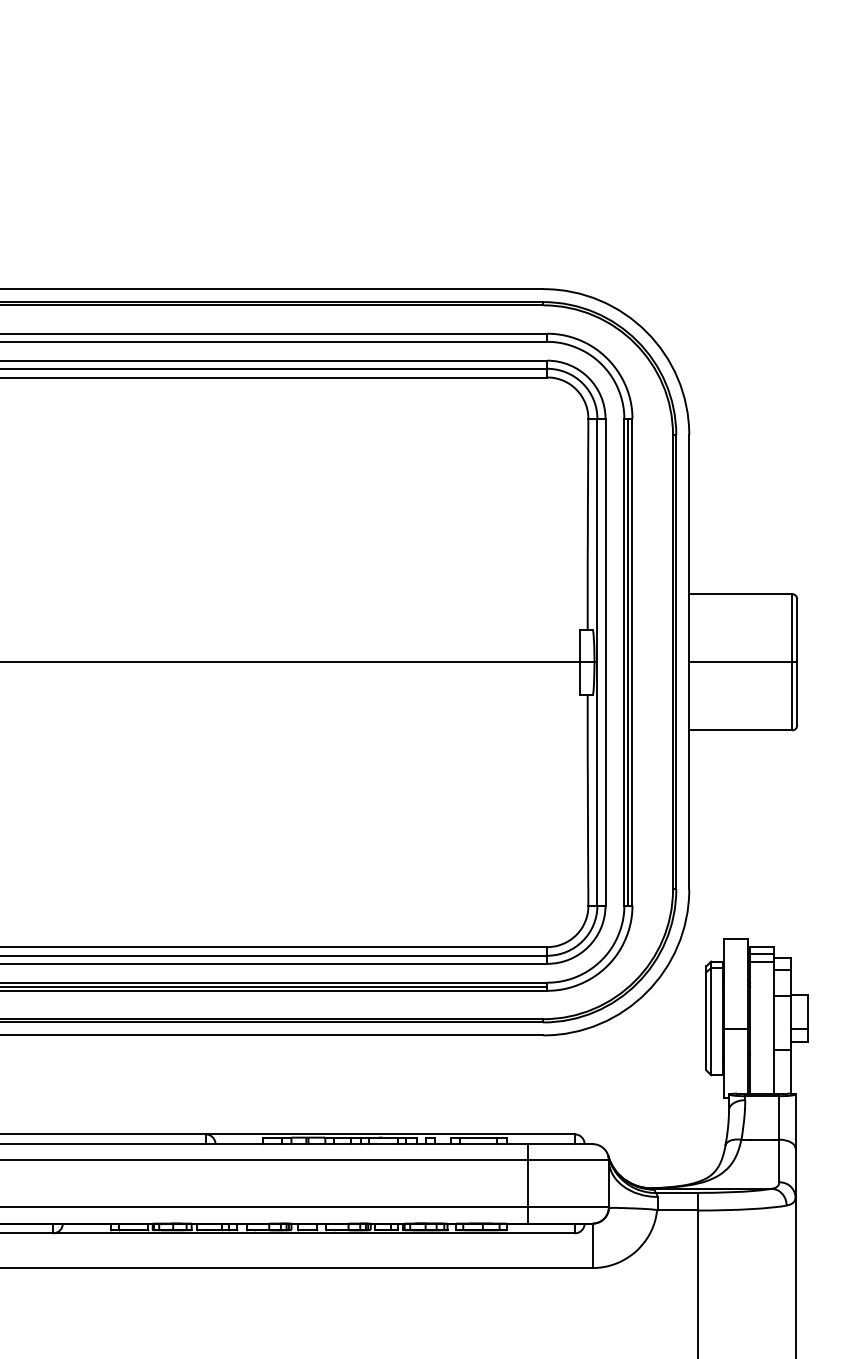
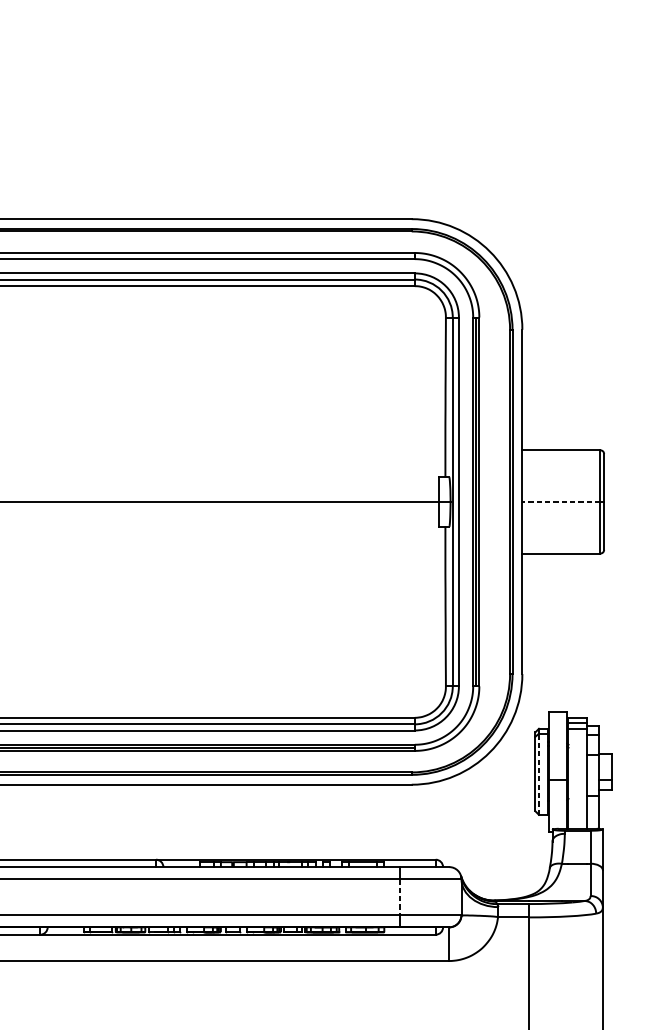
line: (740, 662) -> (561, 502), solid -> dashed
line: (711, 1021) -> (539, 774), solid -> dashed
line: (527, 1183) -> (399, 896), solid -> dashed

